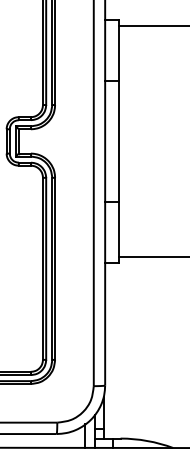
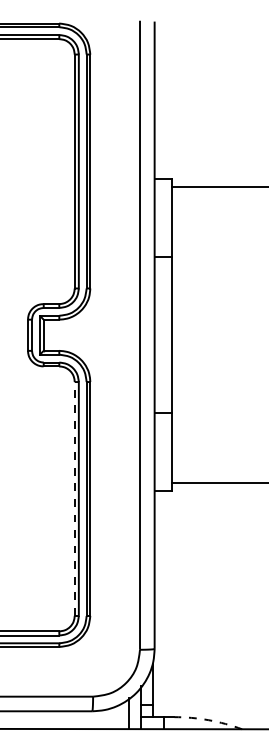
line: (42, 268) -> (74, 498), solid -> dashed
arc: (147, 441) -> (208, 720), solid -> dashed

